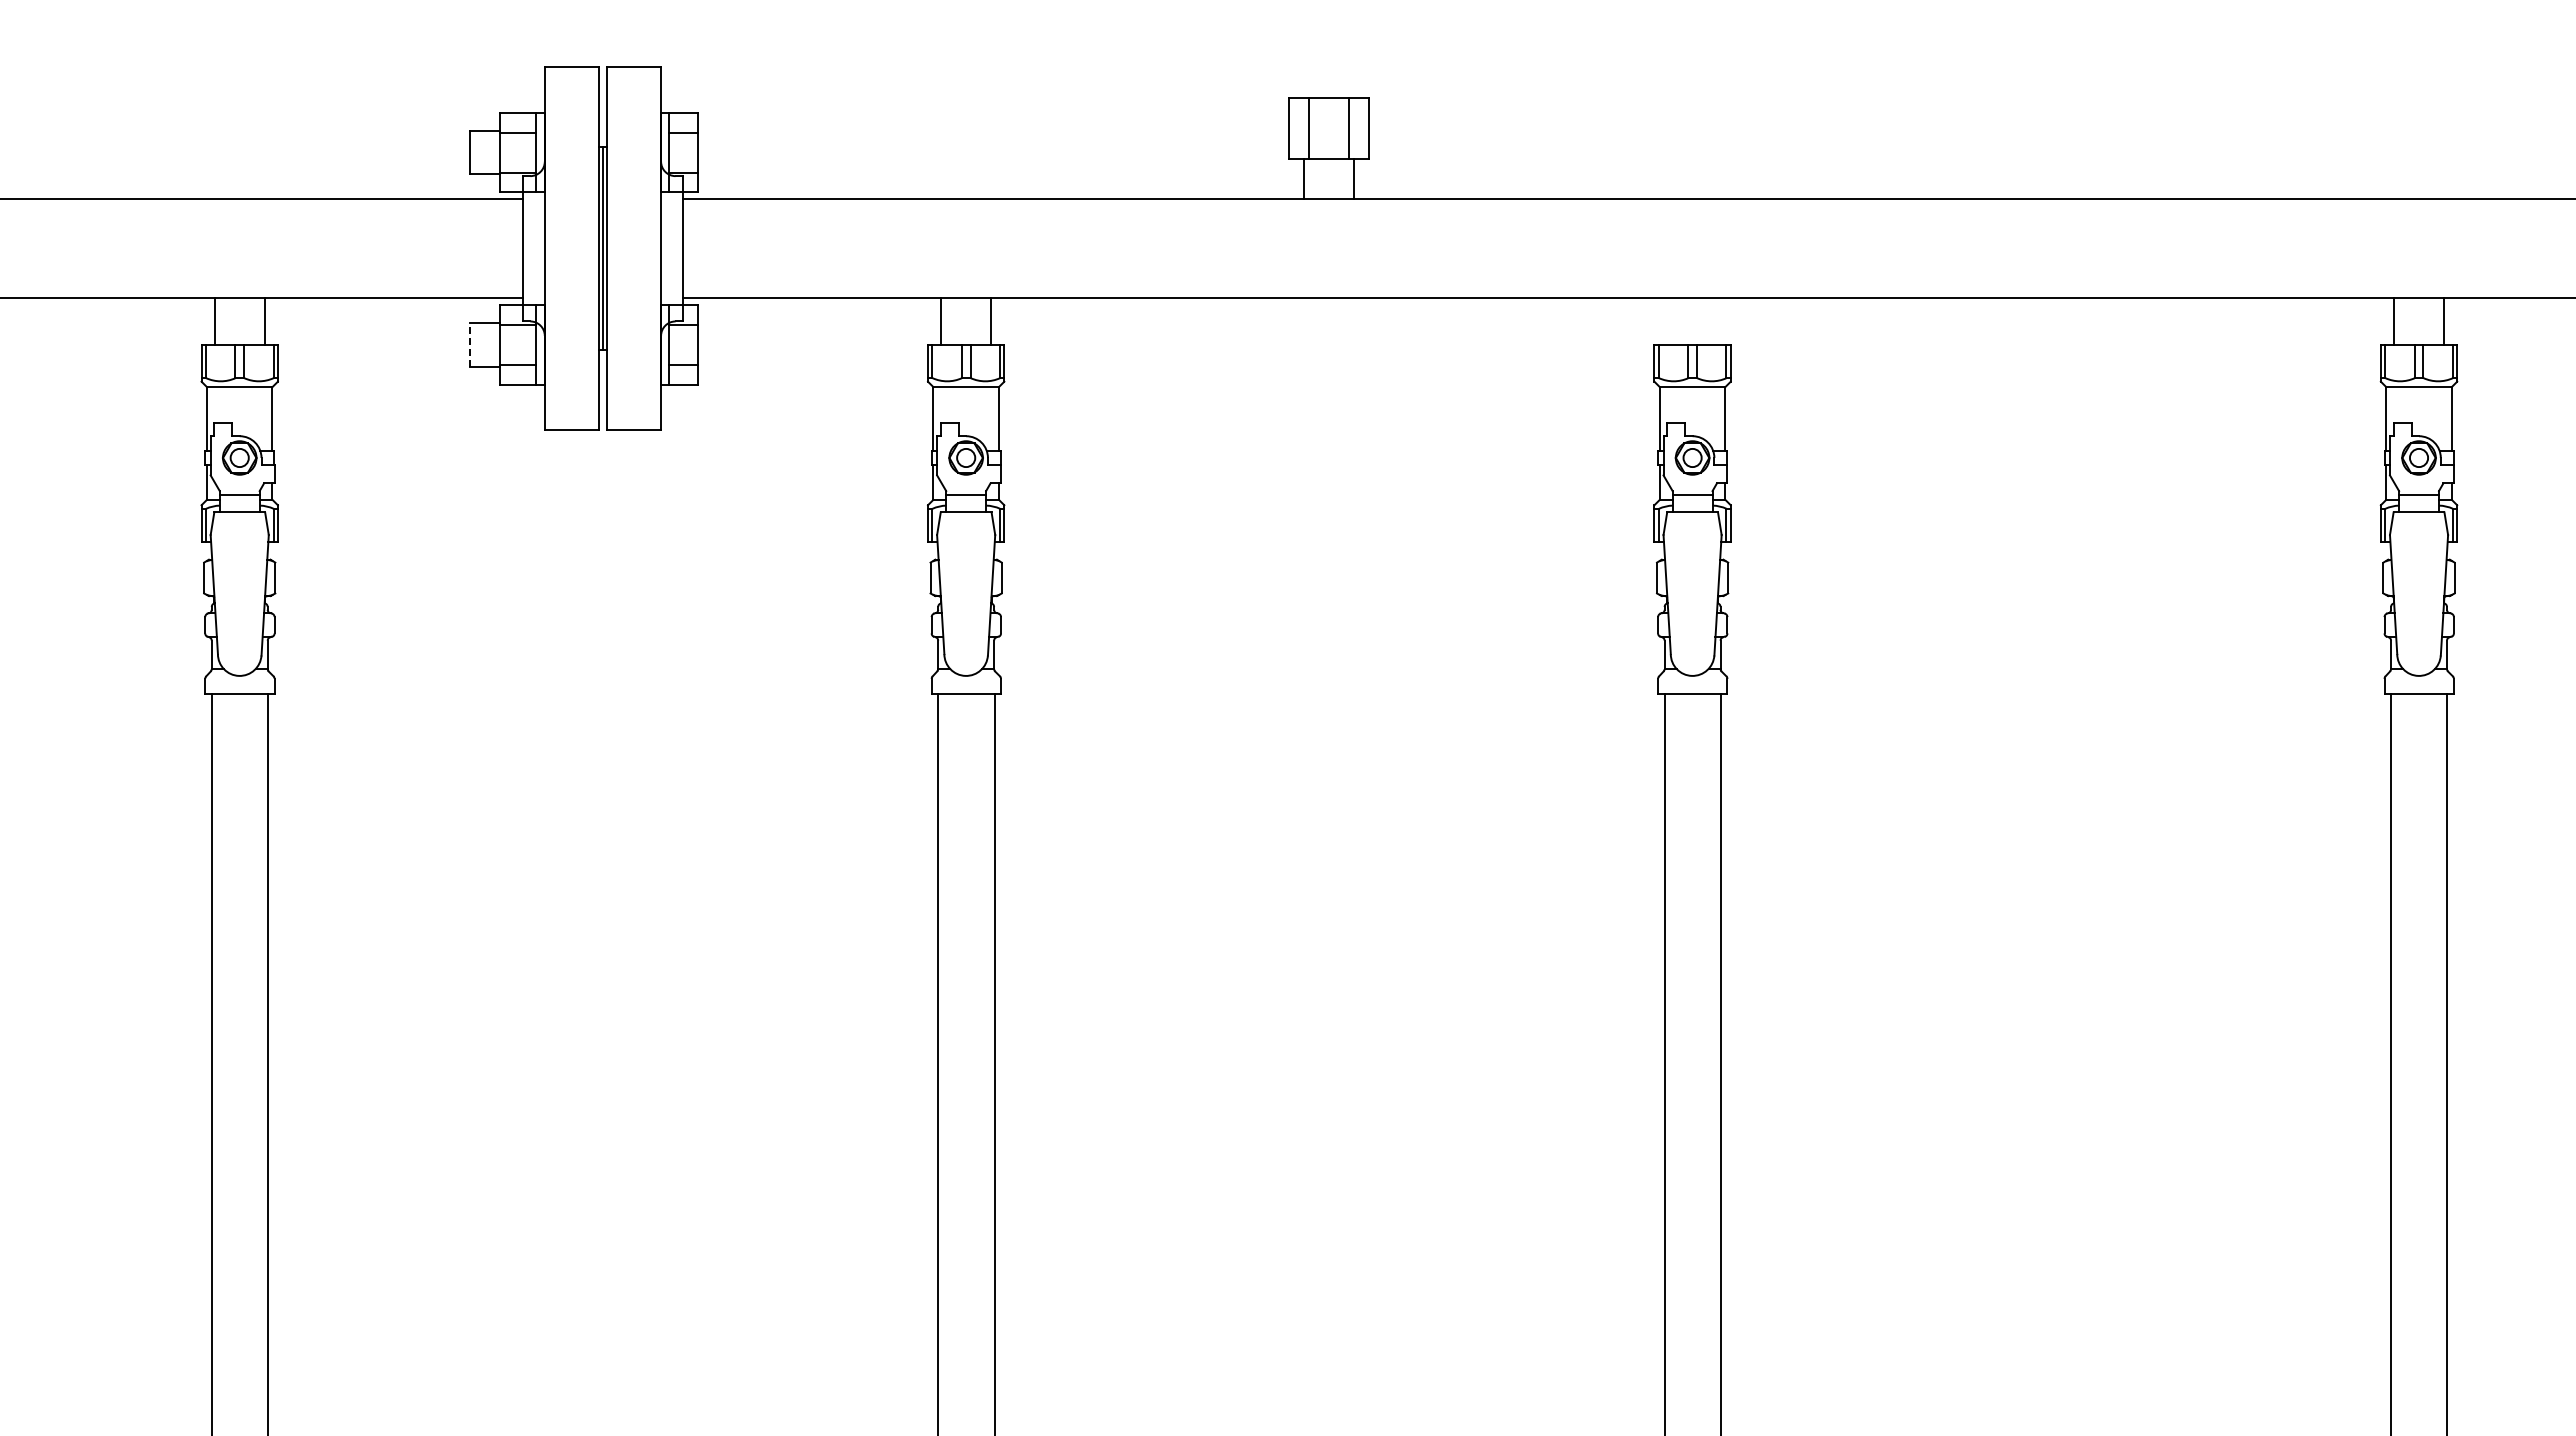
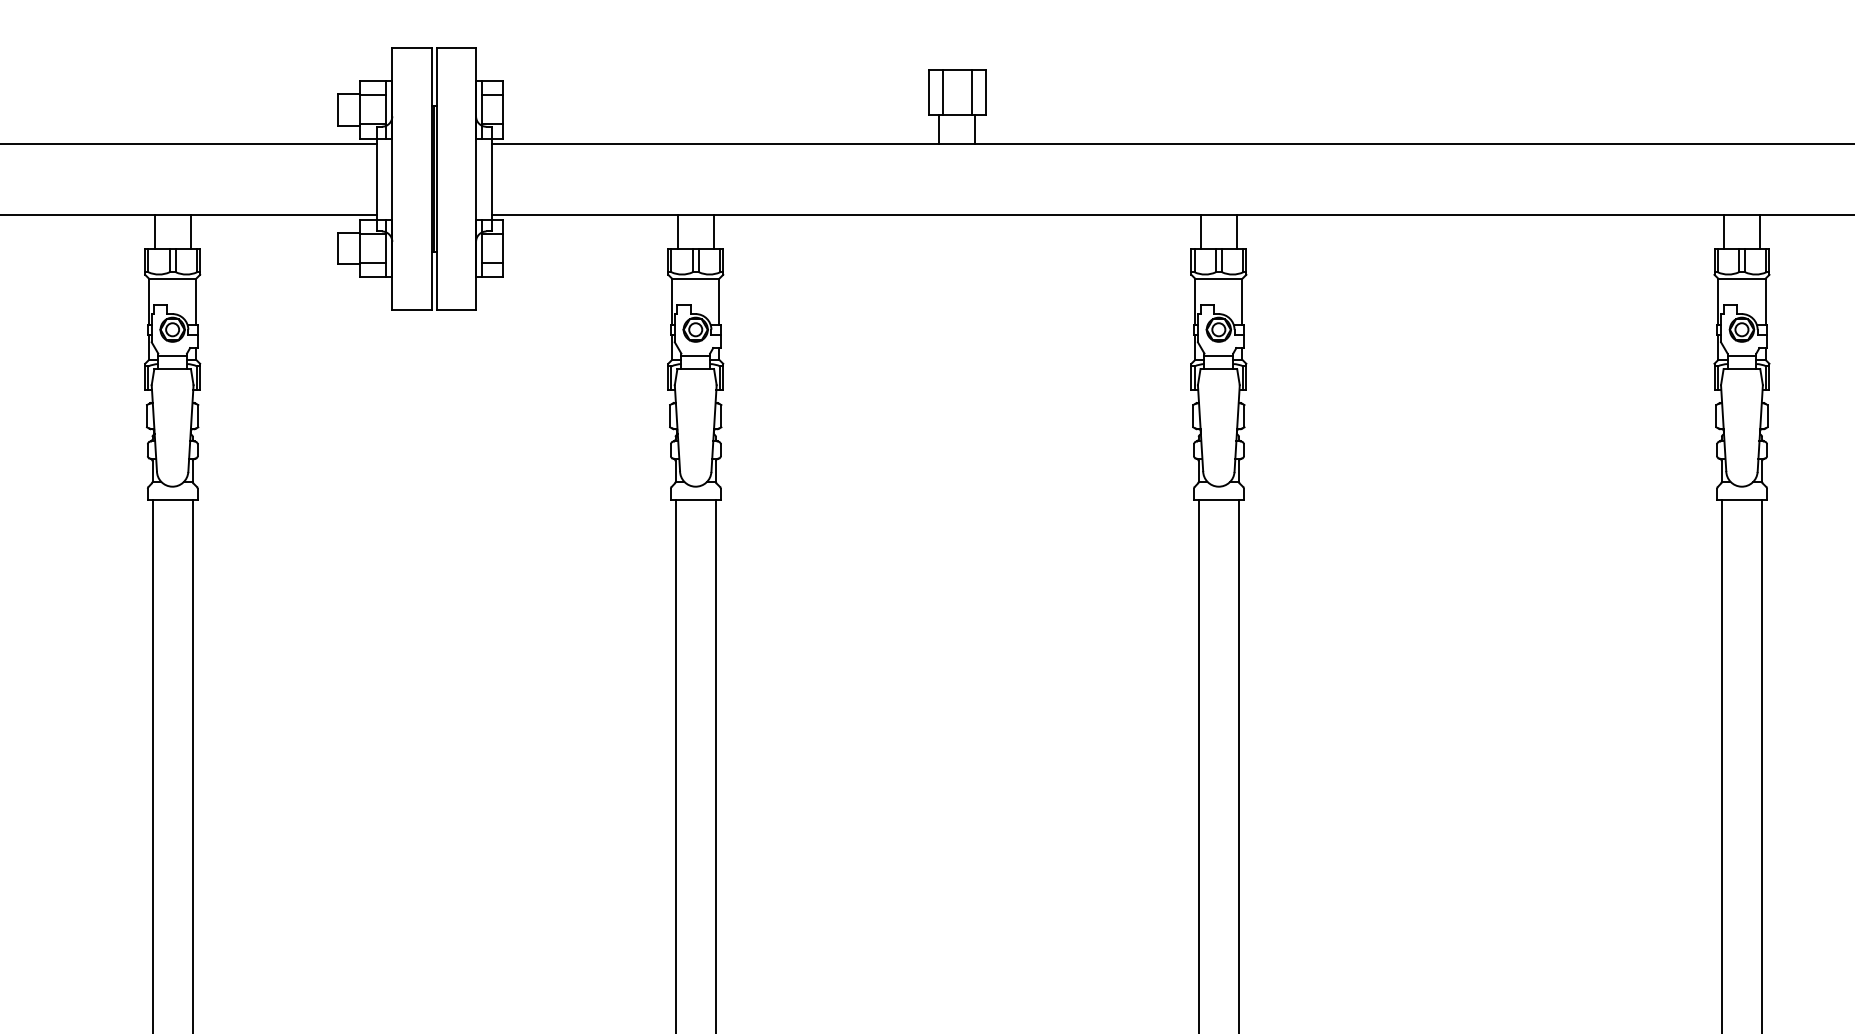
line: (1667, 321) -> (1200, 231), added
line: (1717, 321) -> (1236, 231), added
line: (469, 345) -> (338, 248), dashed -> solid

